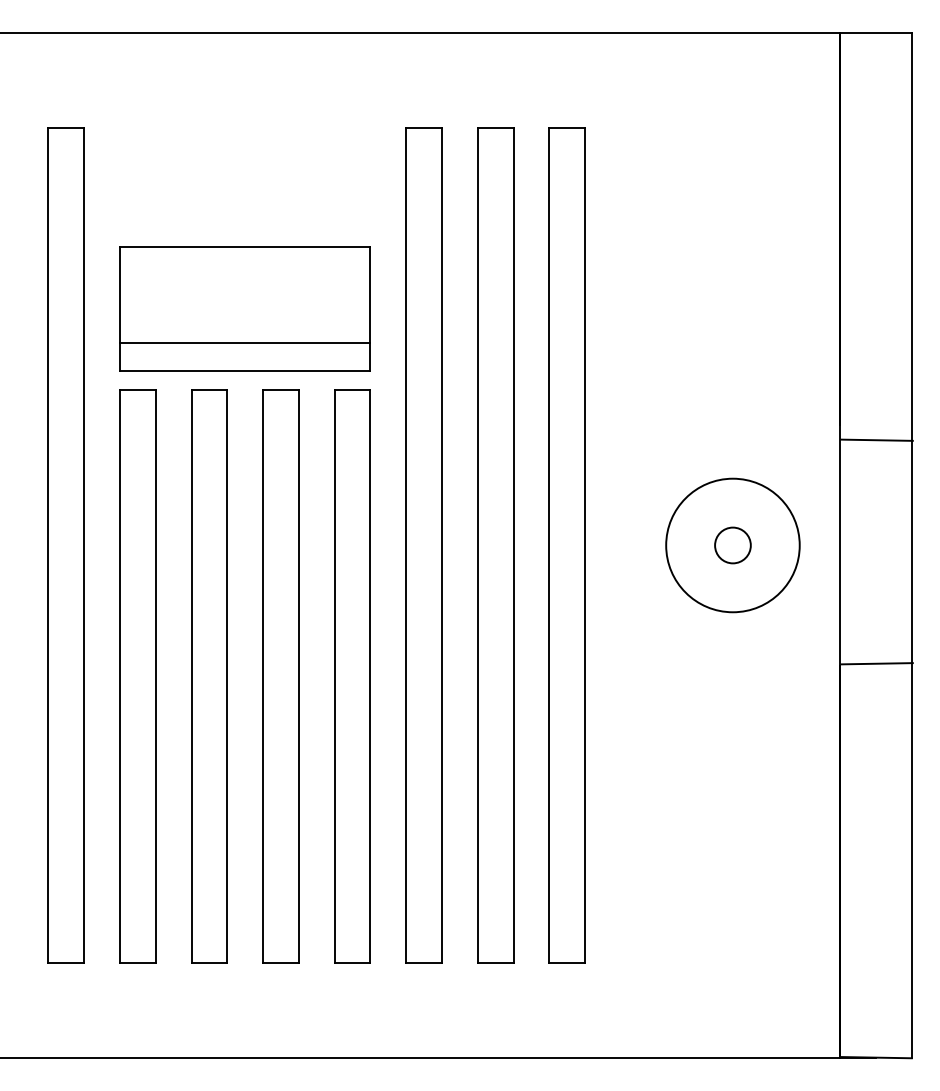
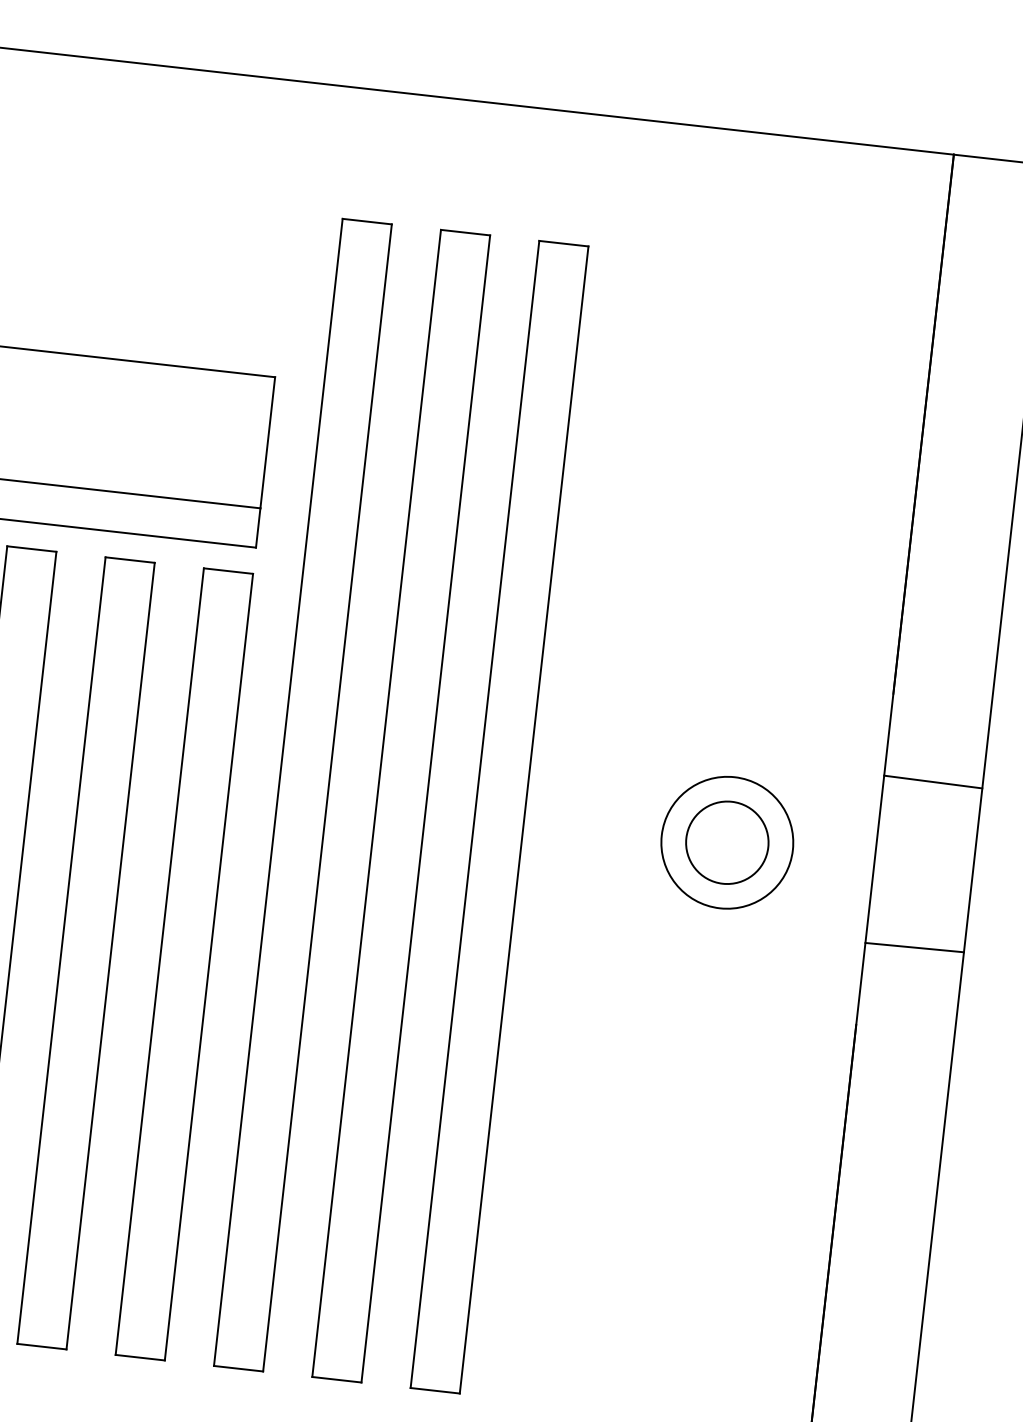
line: (876, 439) -> (932, 780), moved
circle: (732, 545) -> (726, 842), size x0.71
circle: (732, 545) -> (726, 842), size x1.67
line: (876, 663) -> (913, 947), moved

